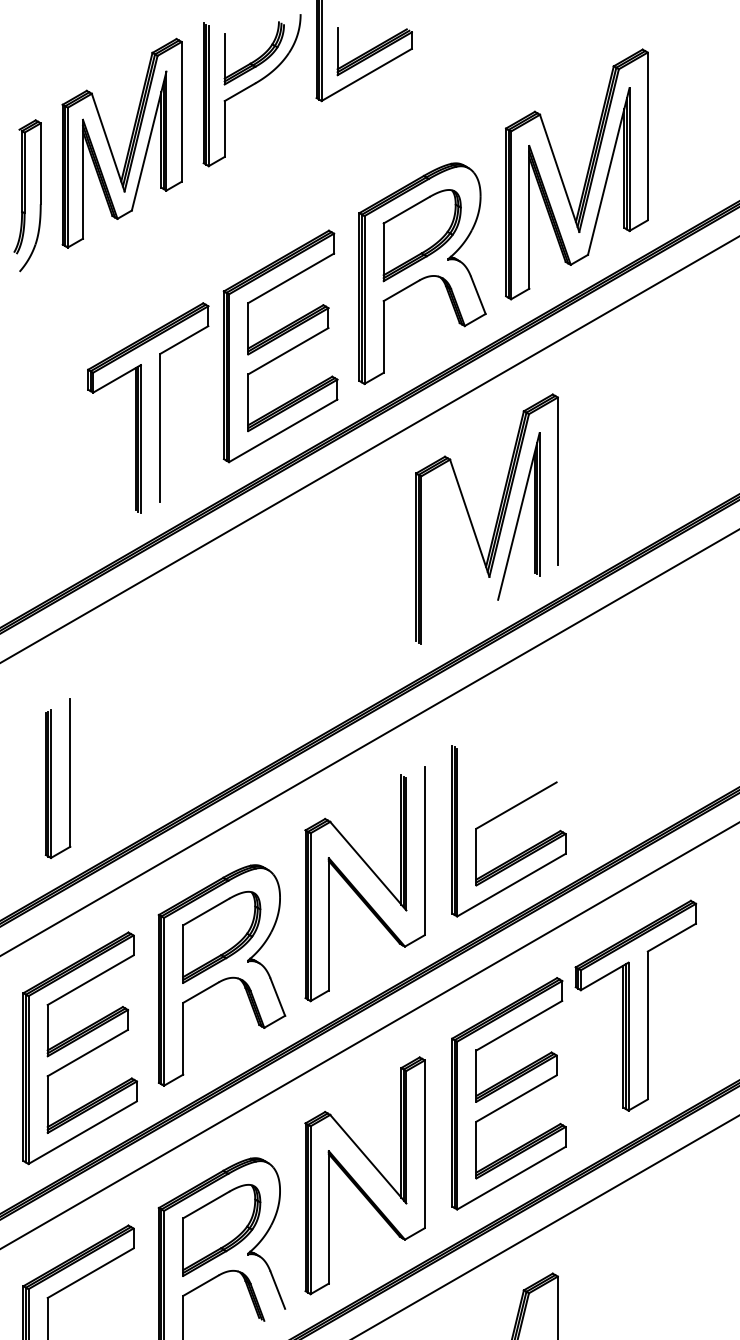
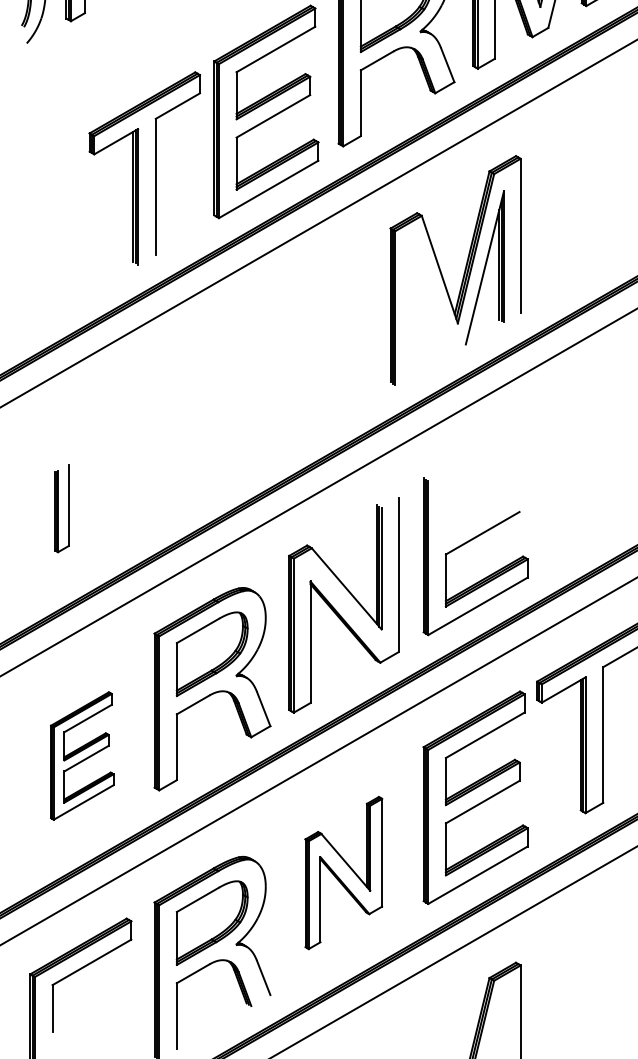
part: (57, 778) -> (61, 508), size x0.6
part: (79, 1048) -> (81, 756), size x0.6
part: (364, 1175) -> (343, 872), size x0.7

